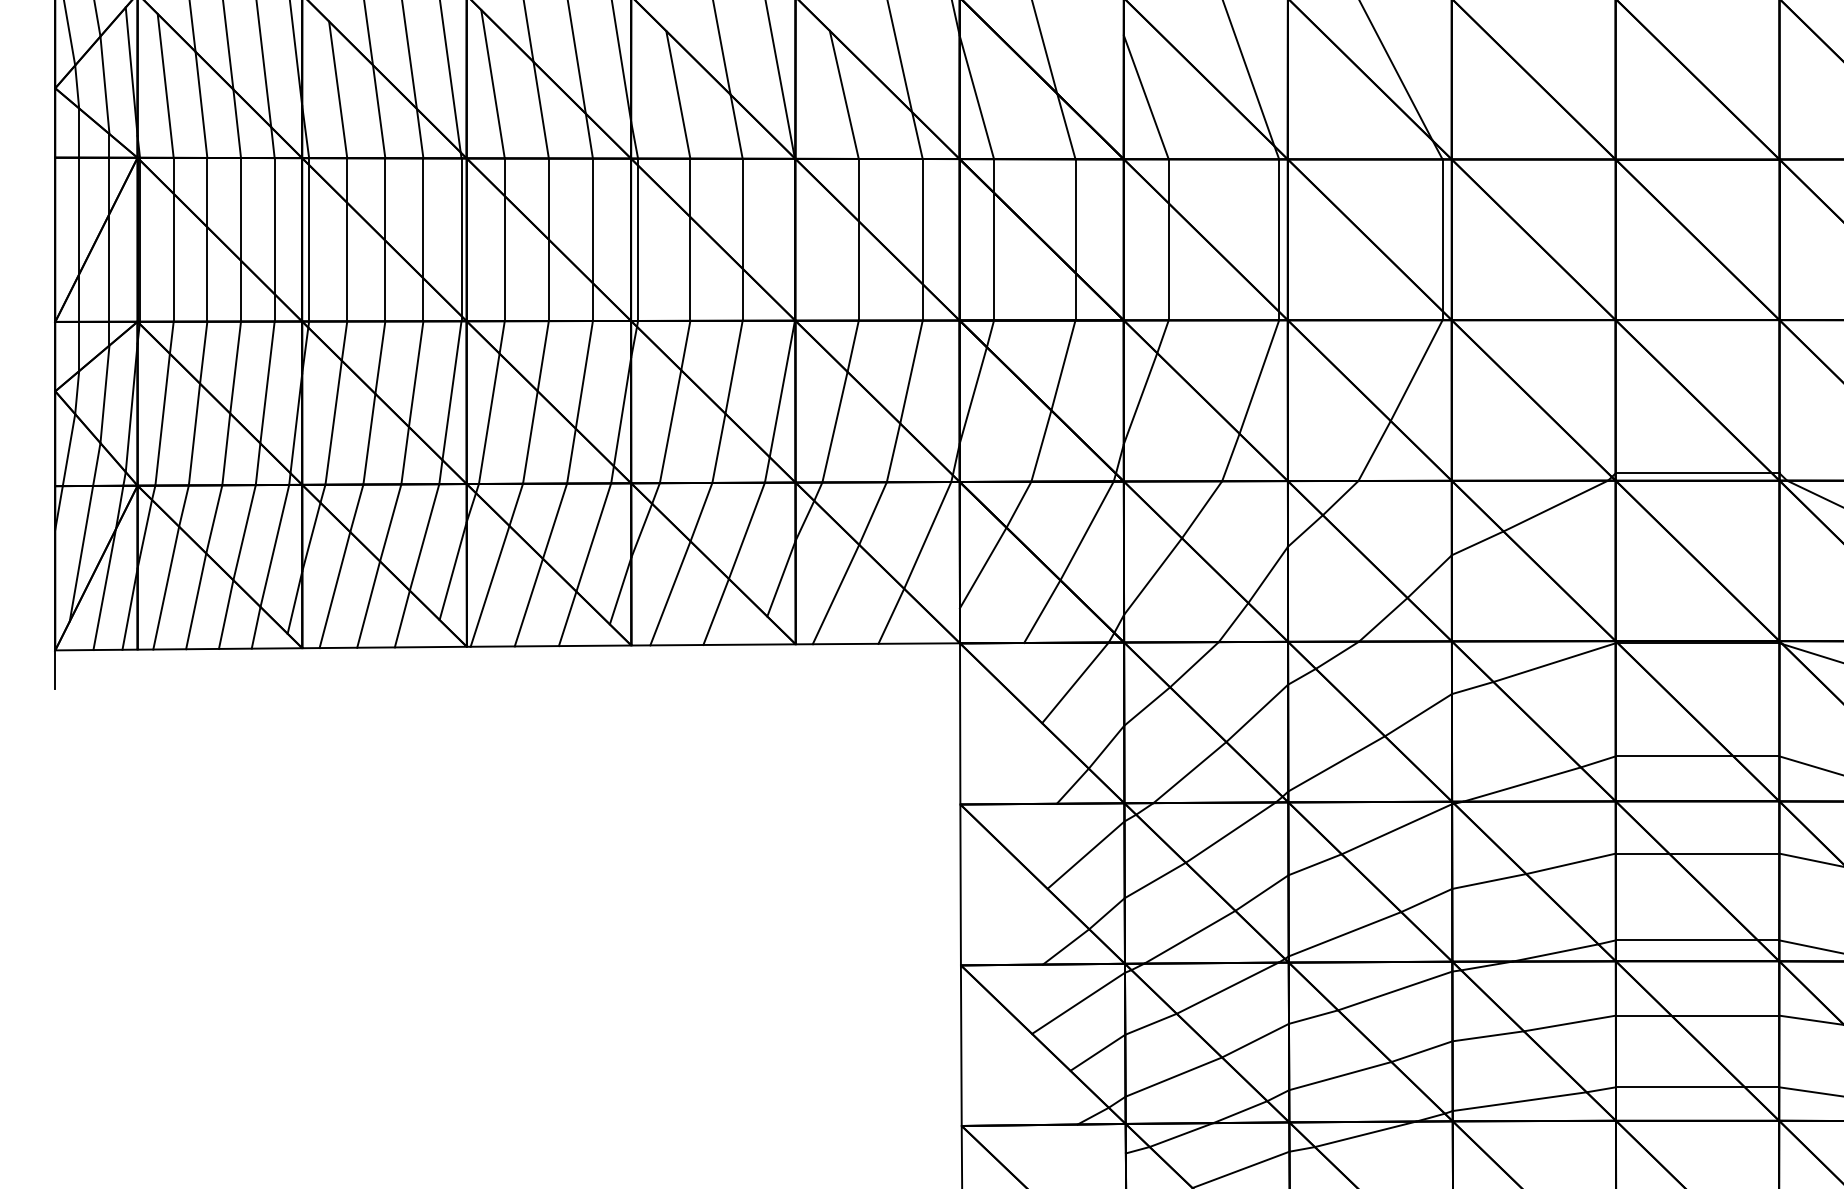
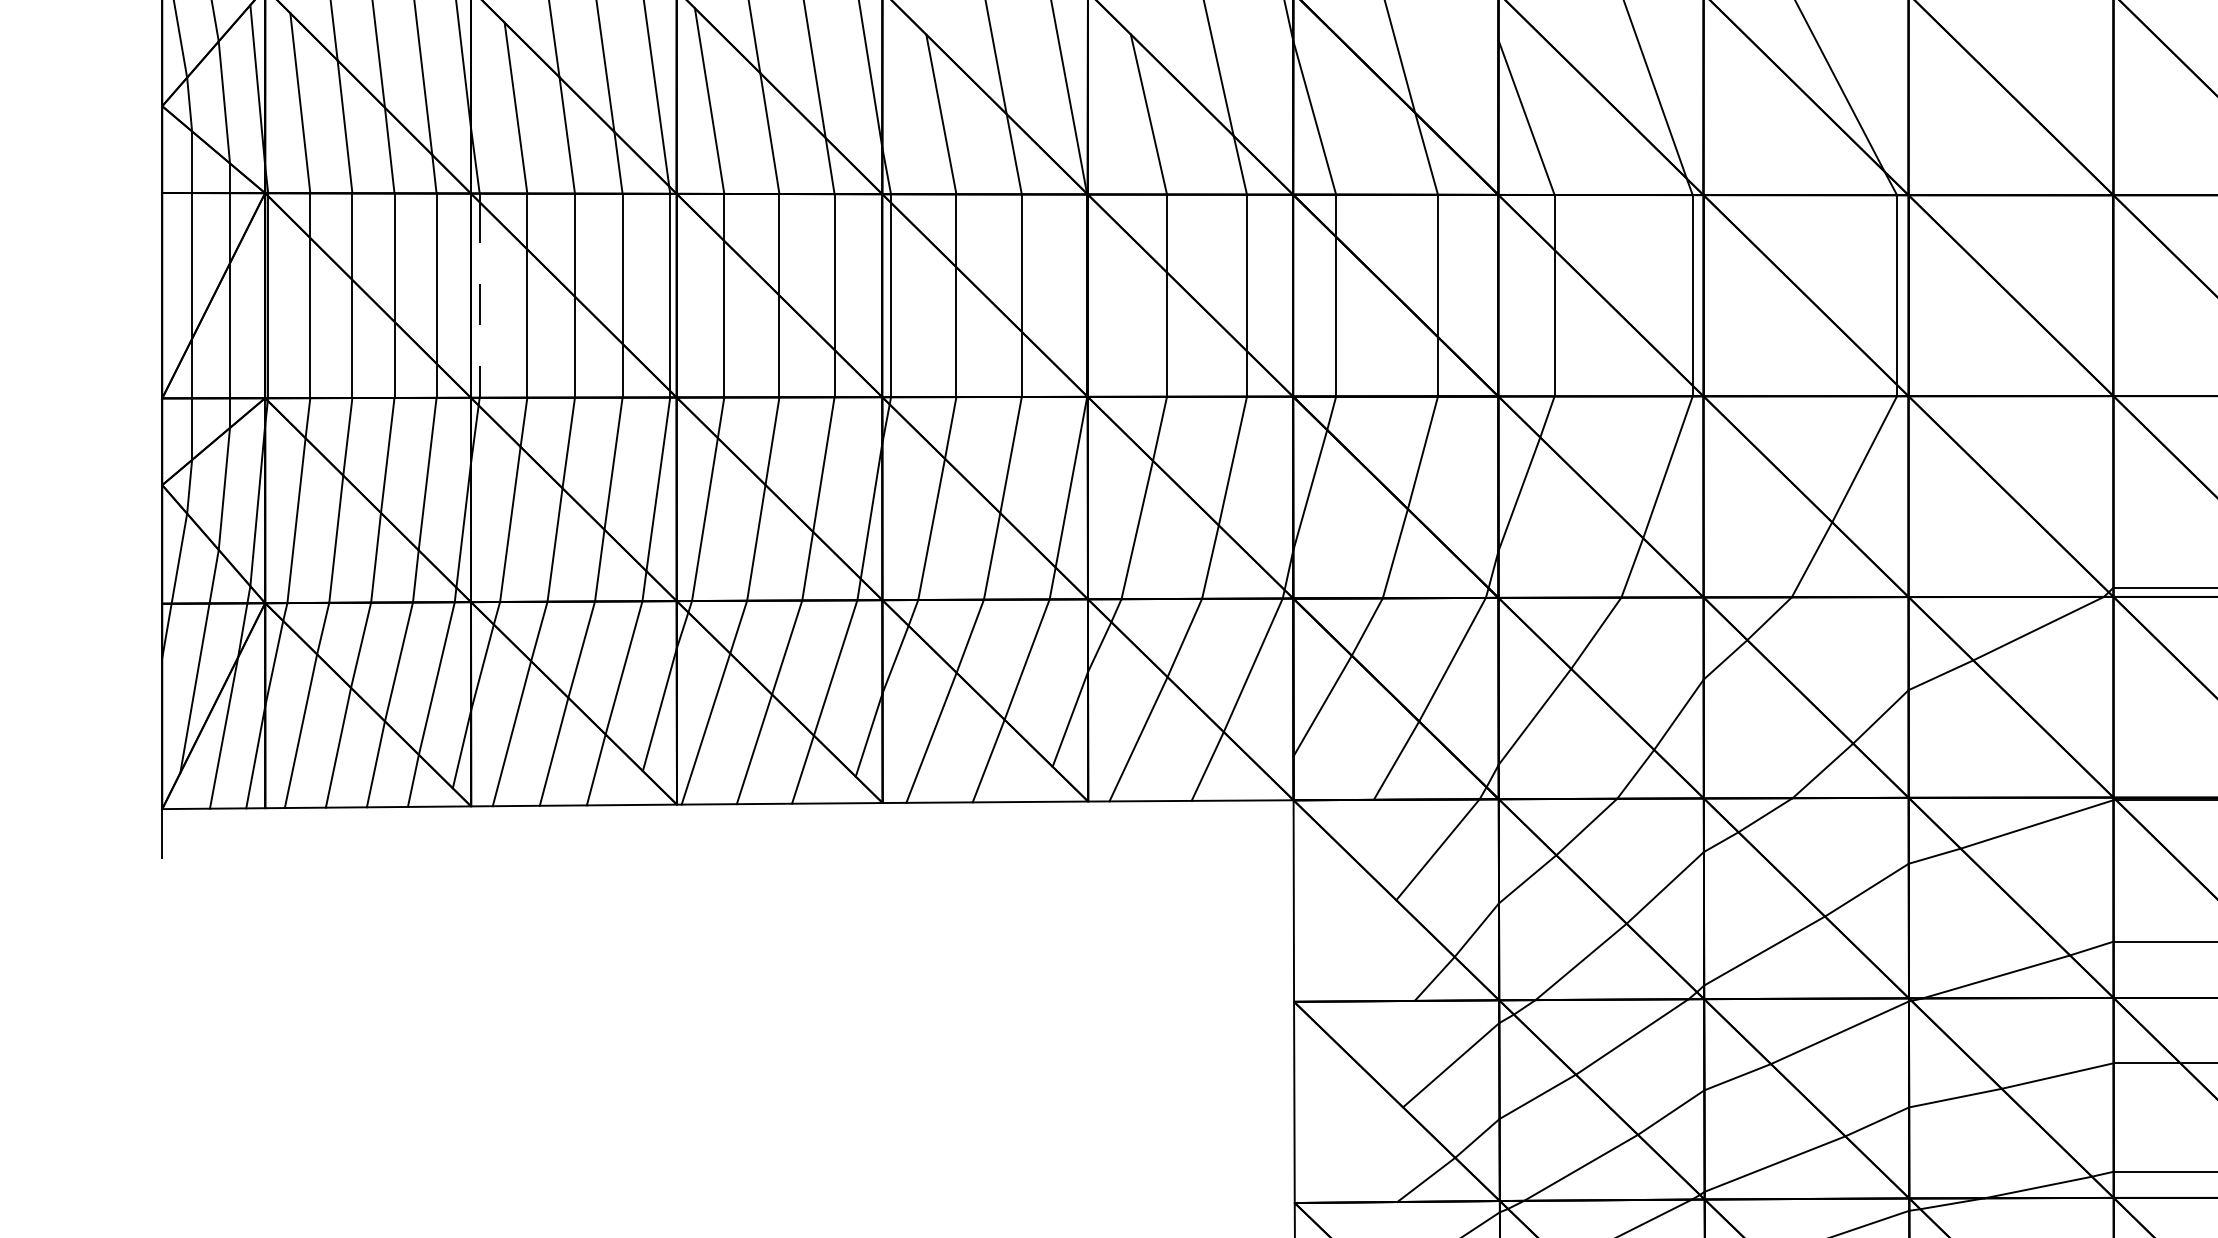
line: (309, 243) -> (480, 300), solid -> dashed

